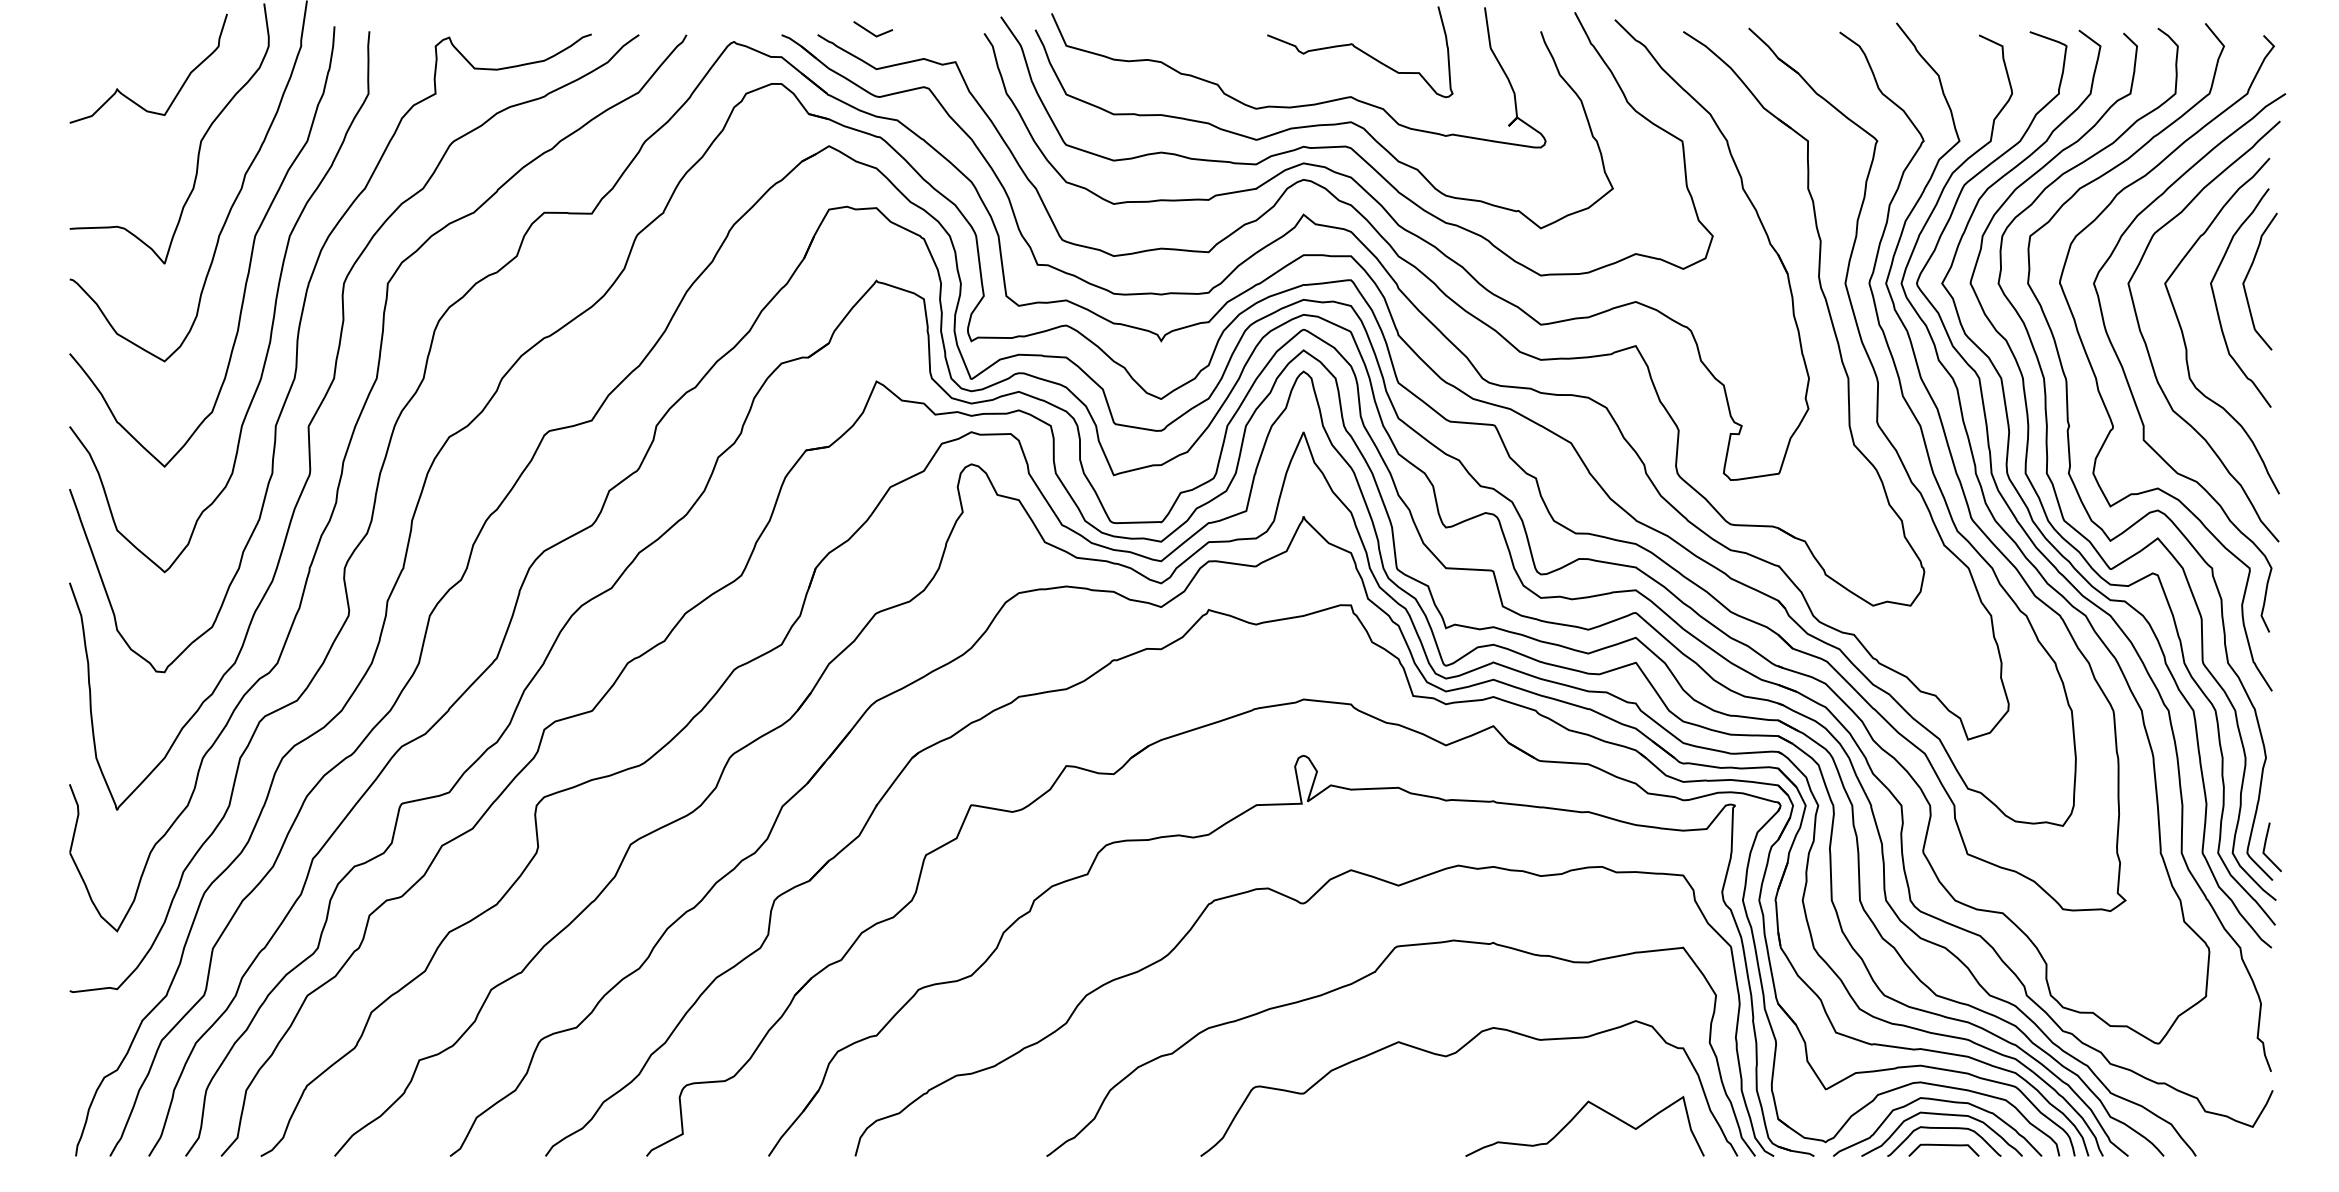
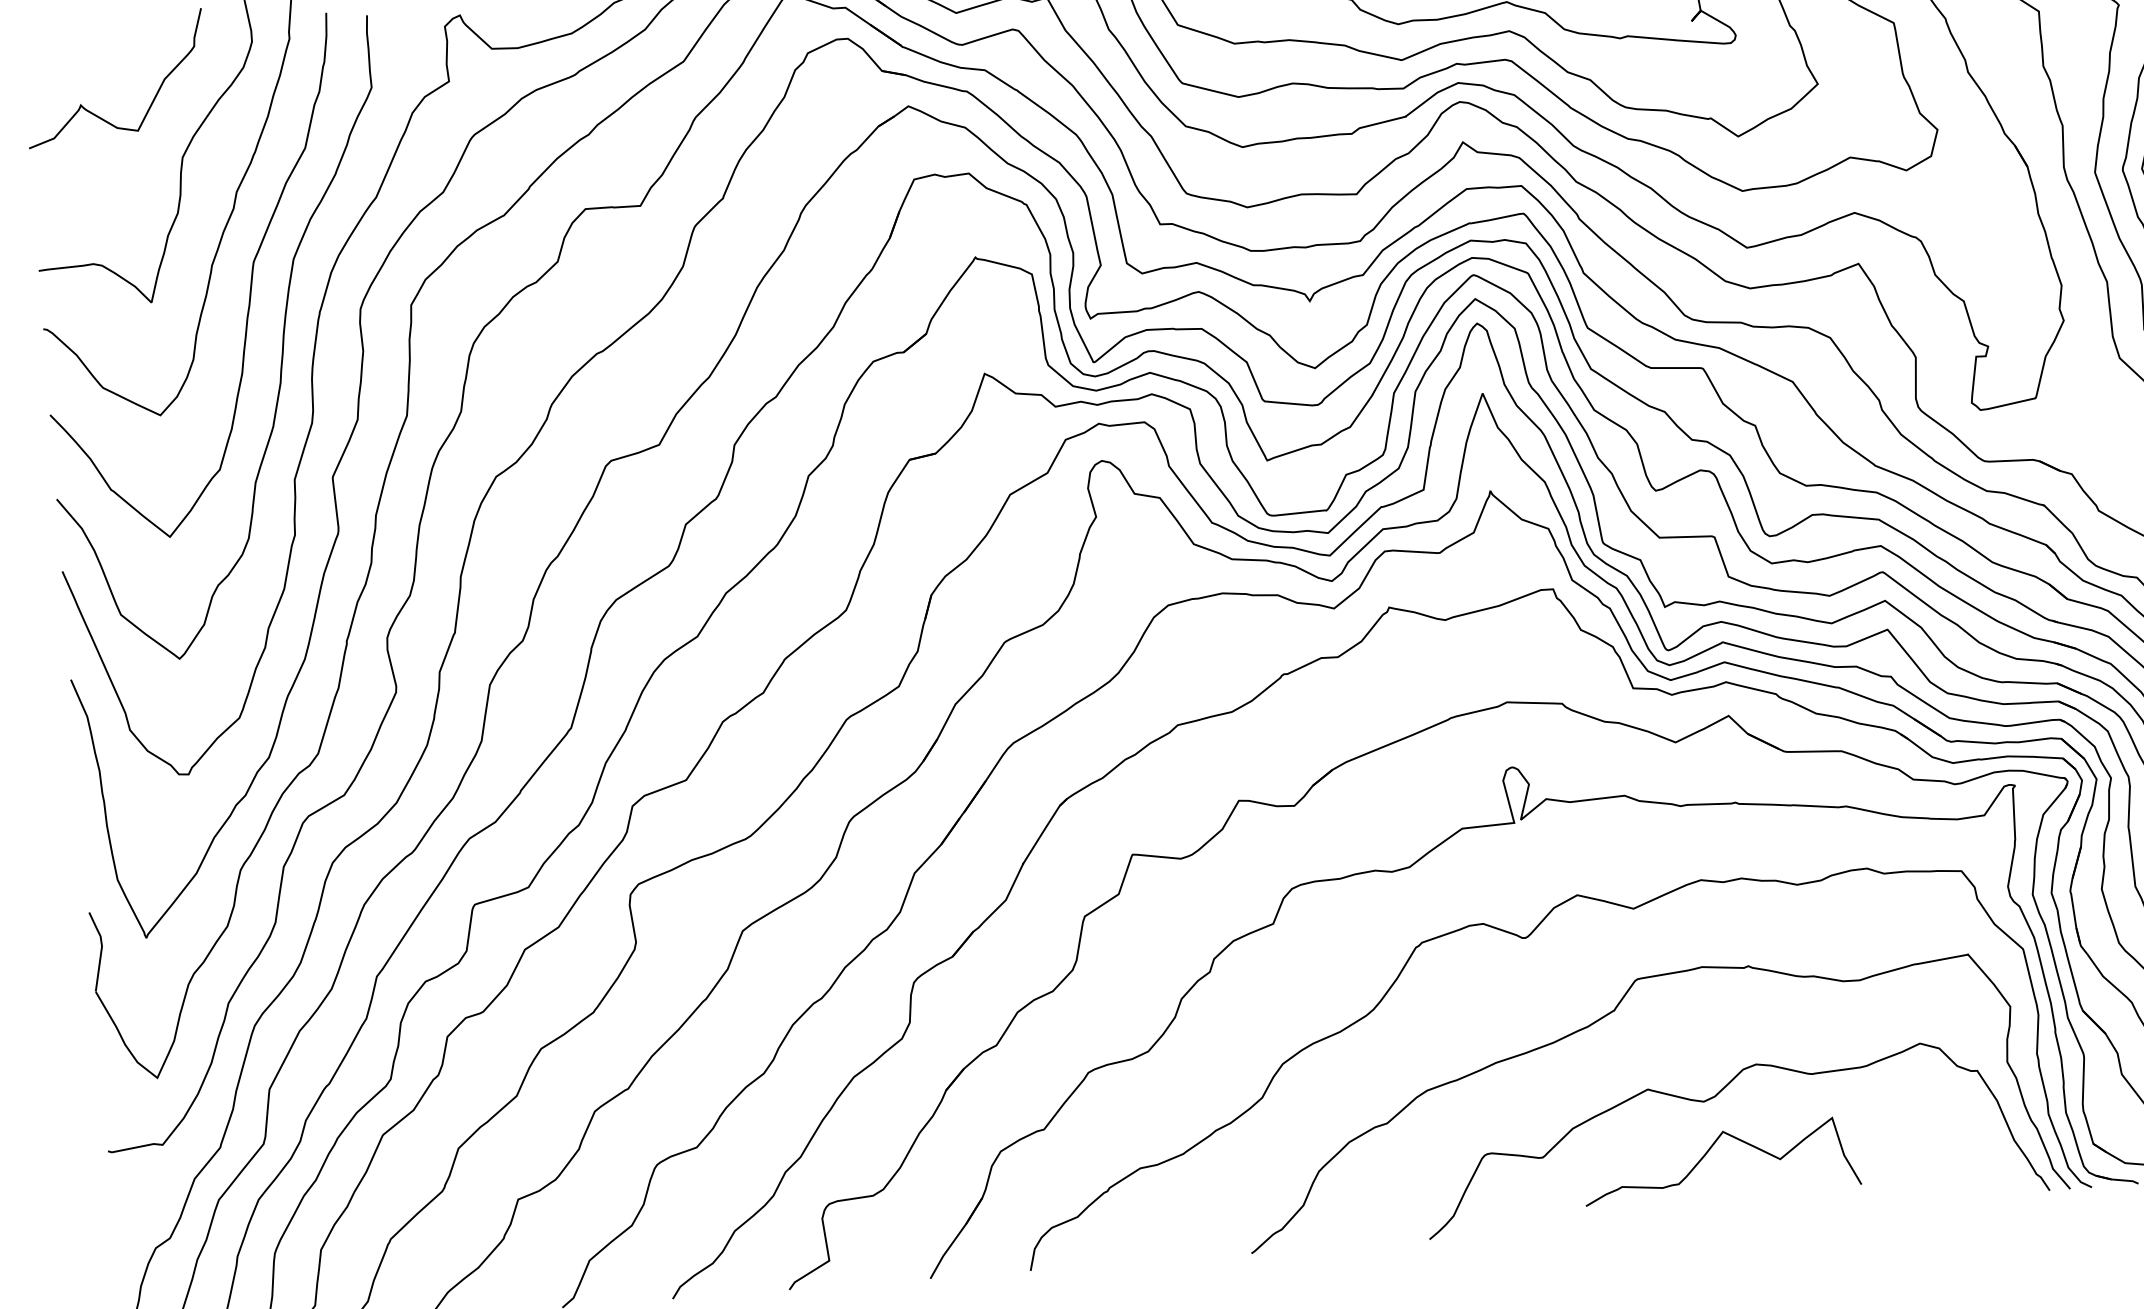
curve: (1576, 1116) -> (1710, 1150), moved

